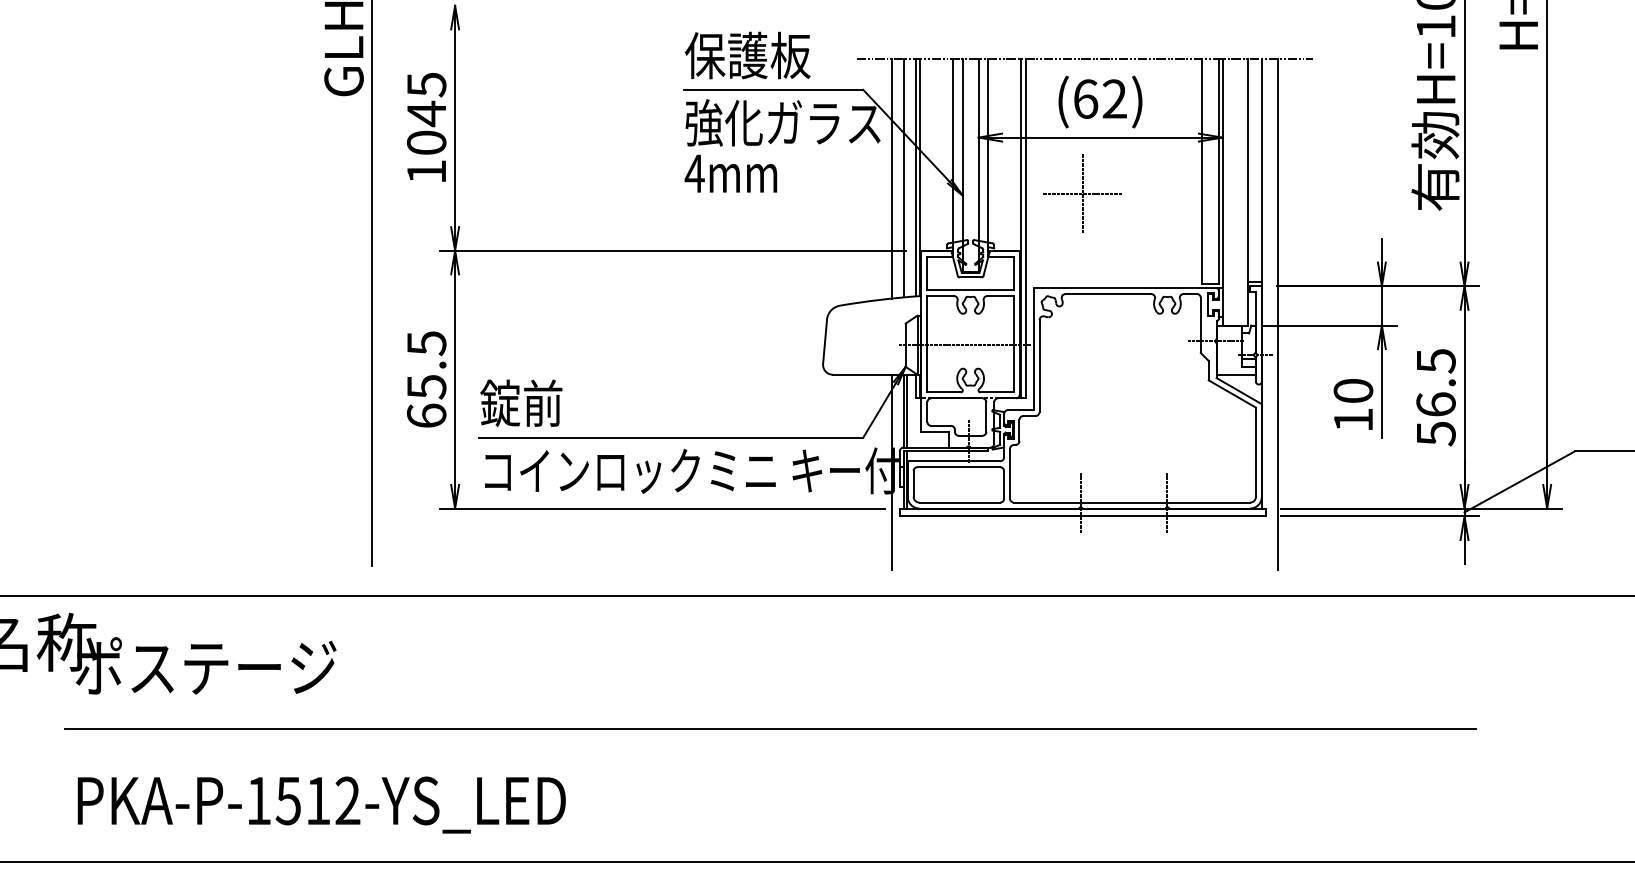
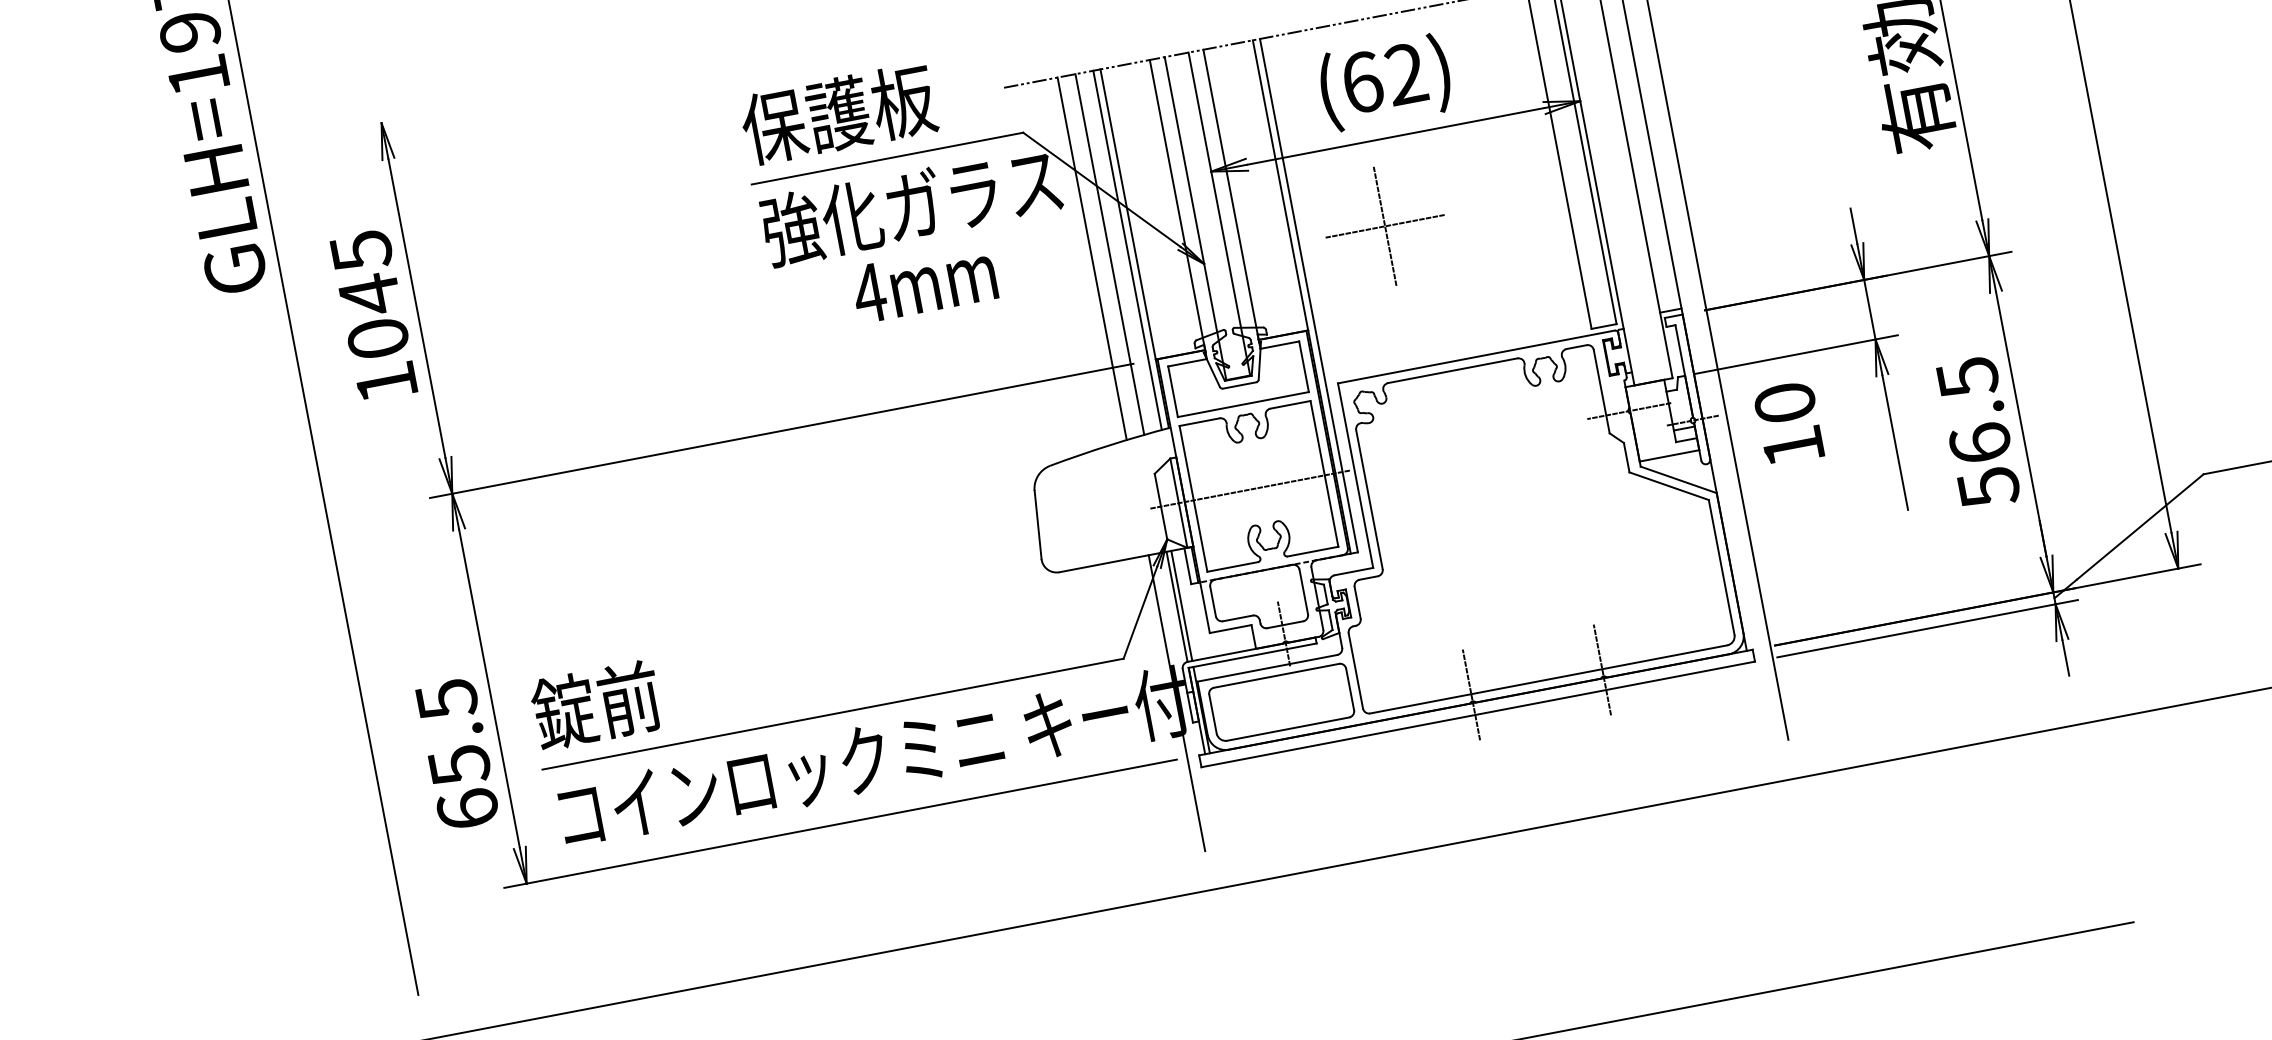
text: (730, 173) -> (923, 282), moved
text: (426, 379) -> (457, 754), moved
text: (1353, 404) -> (1789, 423), moved

